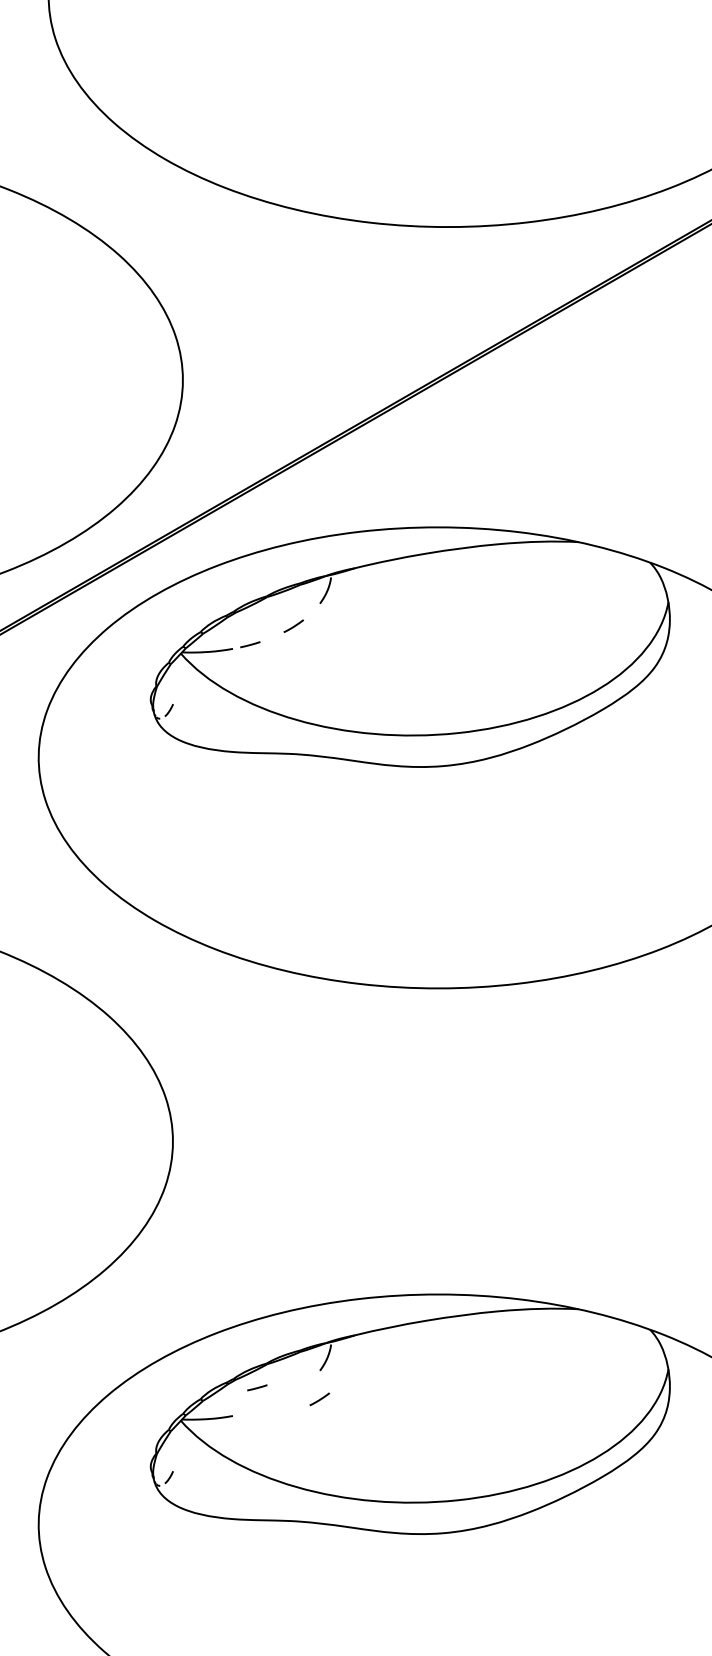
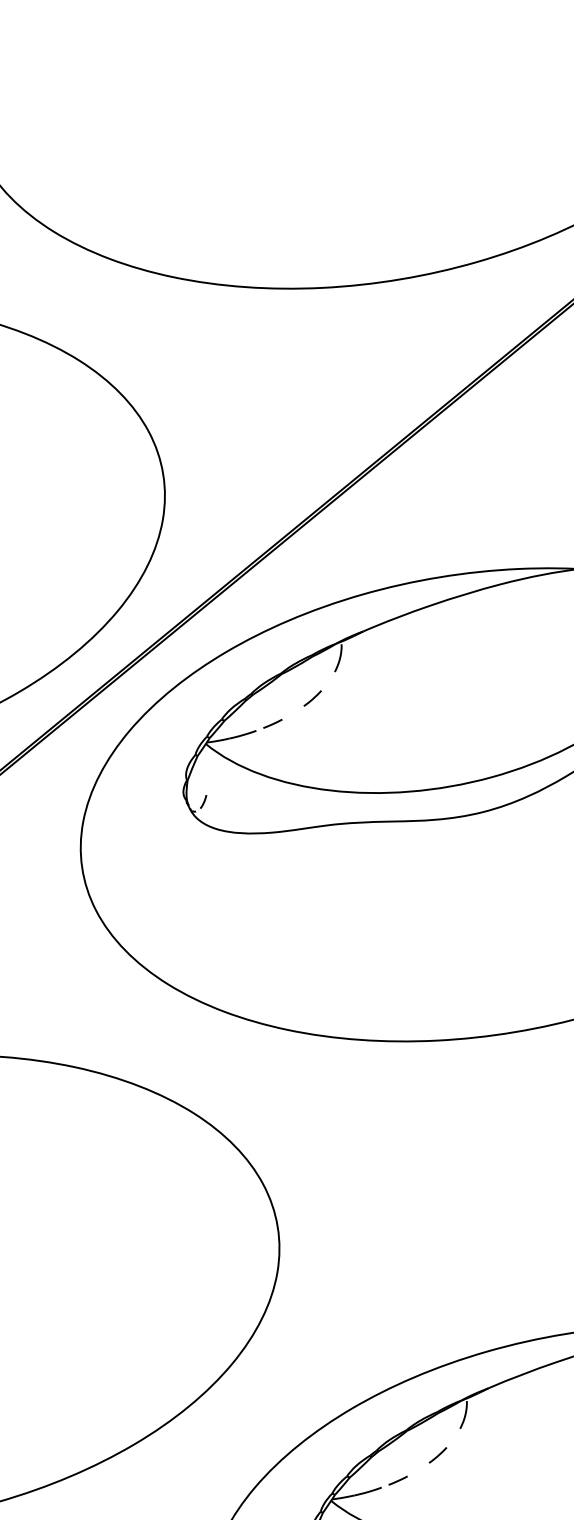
line: (257, 1387) -> (398, 1480), moved
line: (319, 1399) -> (437, 1455), moved

